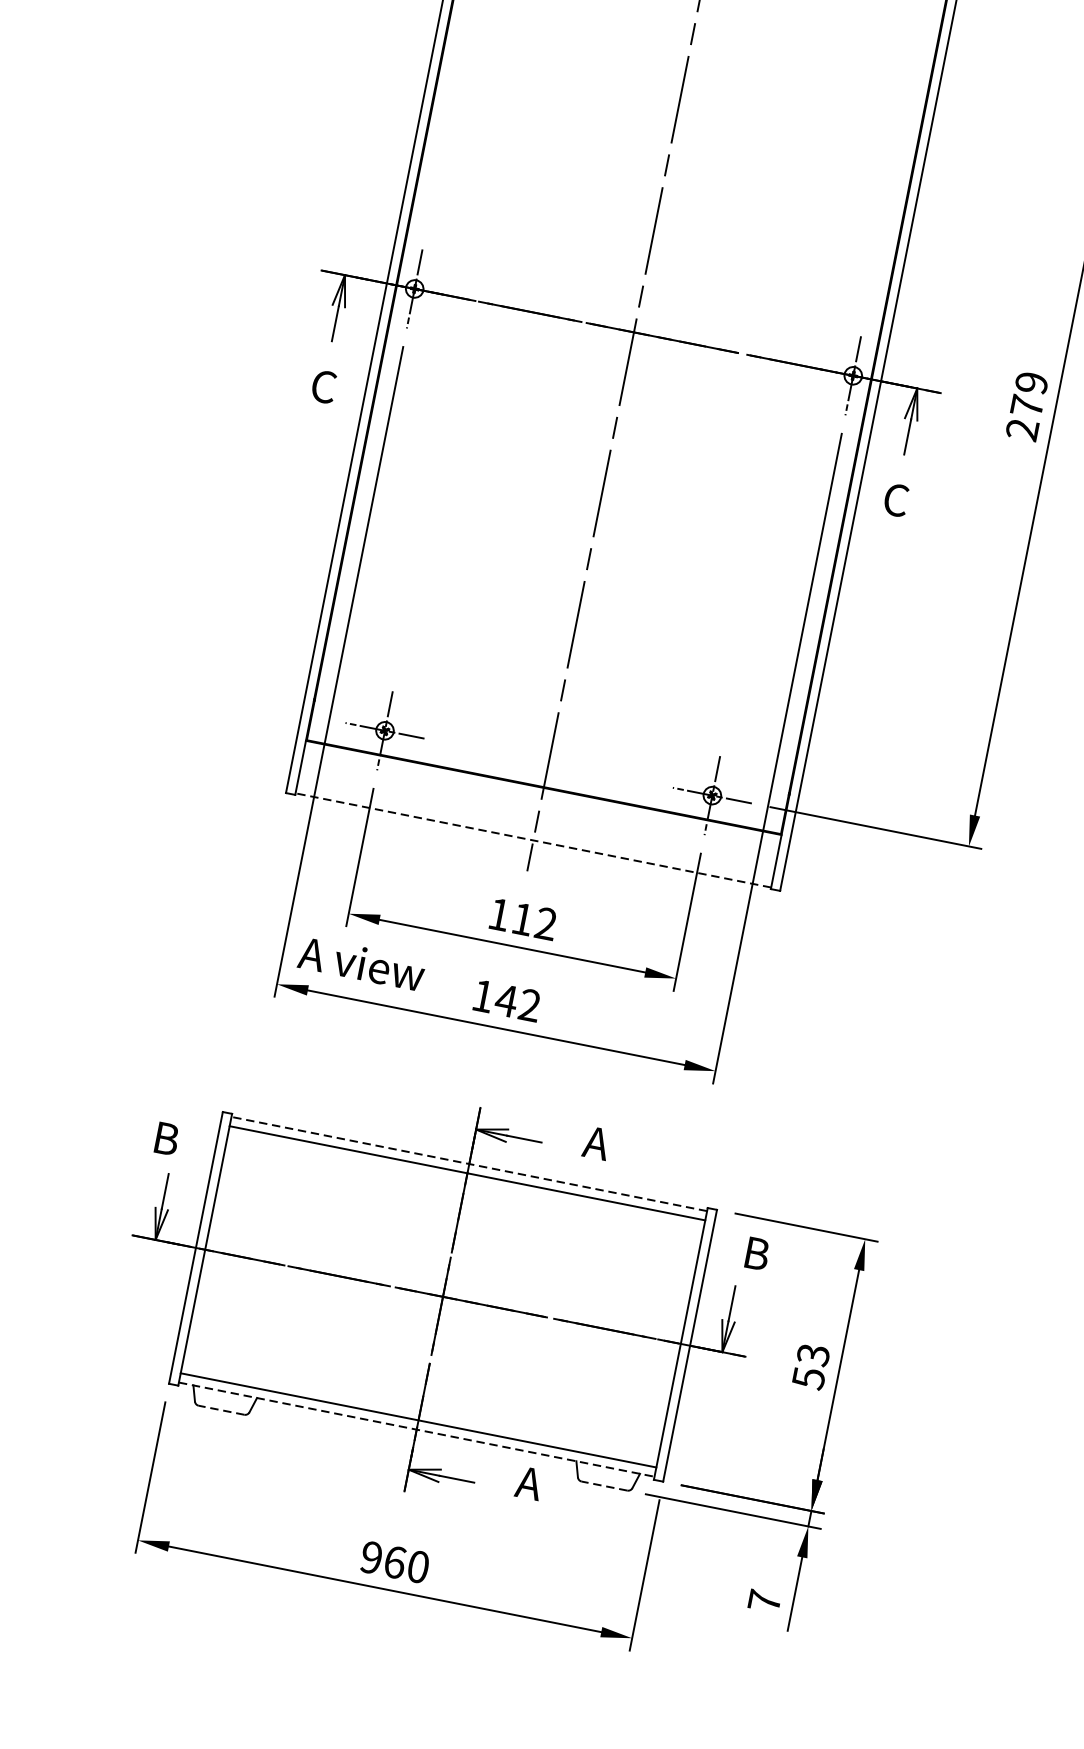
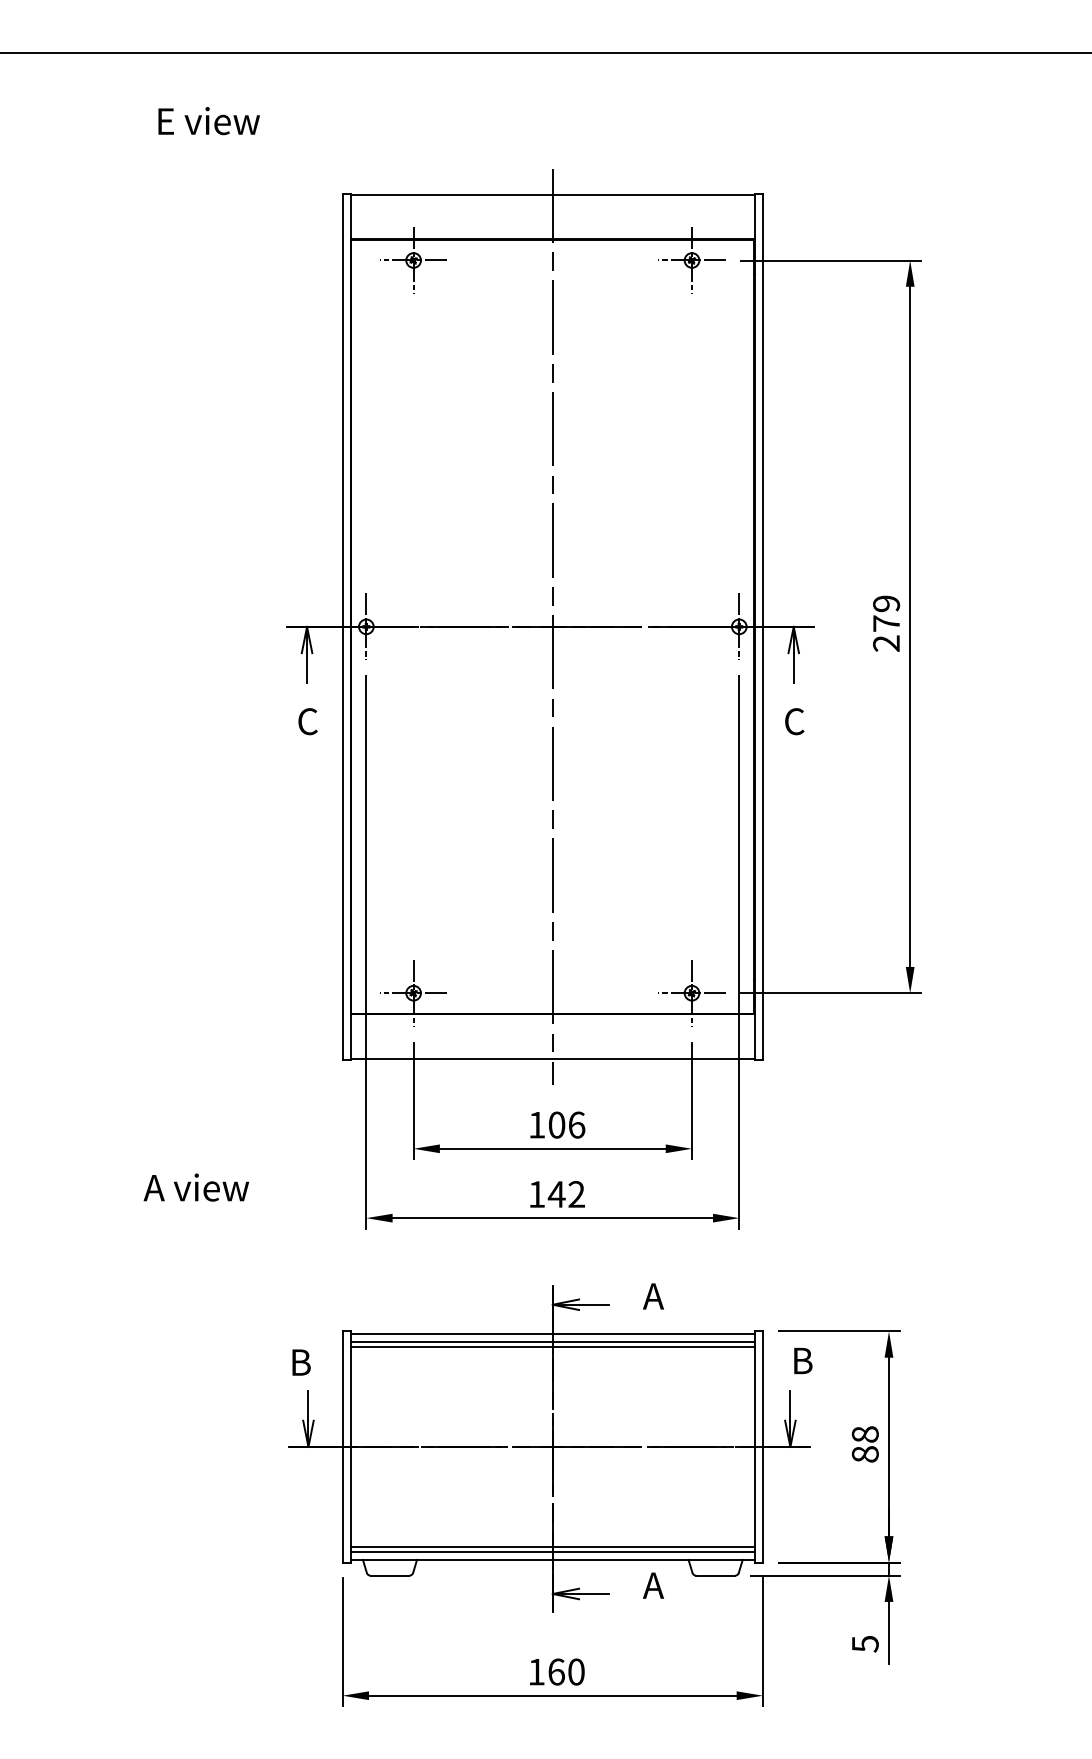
line: (533, 839) -> (552, 1058), dashed -> solid
text: (535, 921) -> (567, 1124), 112 -> 106
text: (361, 963) -> (196, 1187), moved
line: (468, 1164) -> (552, 1334), dashed -> solid
line: (465, 1179) -> (552, 1347), added
text: (810, 1366) -> (864, 1444), 53 -> 88
line: (221, 1409) -> (389, 1575), dashed -> solid
line: (419, 1413) -> (552, 1546), added
line: (417, 1429) -> (553, 1559), dashed -> solid
line: (604, 1485) -> (715, 1575), dashed -> solid
text: (371, 1557) -> (536, 1671), 960 -> 160
text: (764, 1600) -> (865, 1643), 7 -> 5

